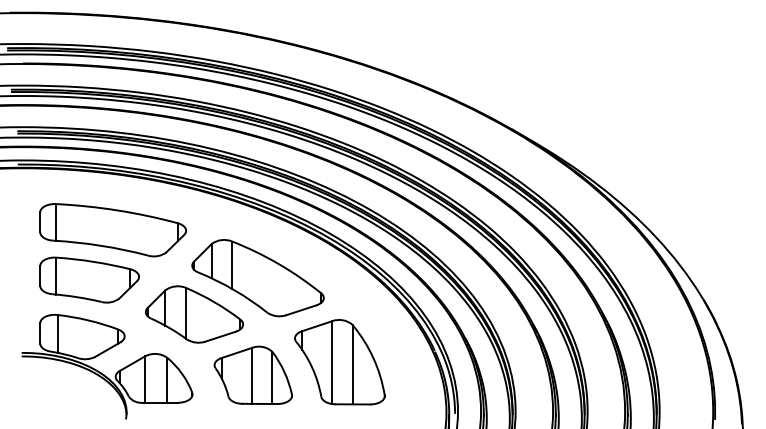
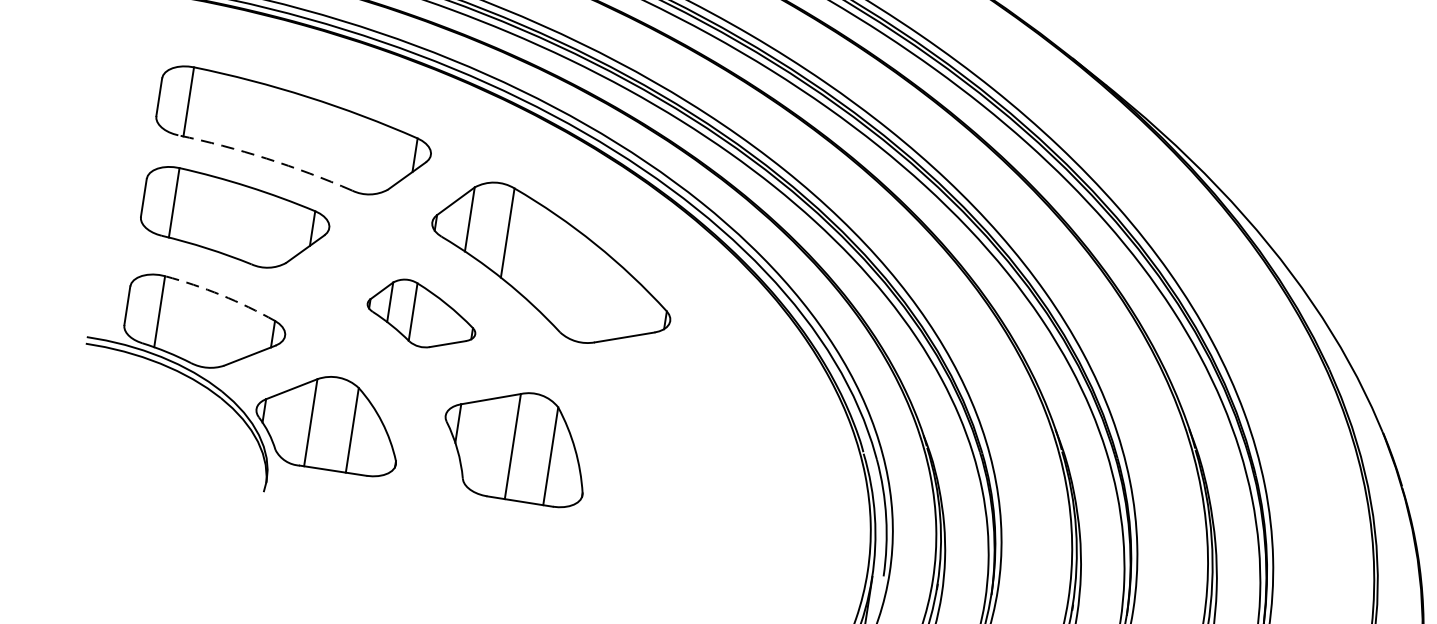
arc: (101, 245) -> (267, 158), solid -> dashed
part: (193, 314) -> (420, 314), size x0.6
arc: (88, 320) -> (221, 295), solid -> dashed
part: (339, 362) -> (681, 446), removed

